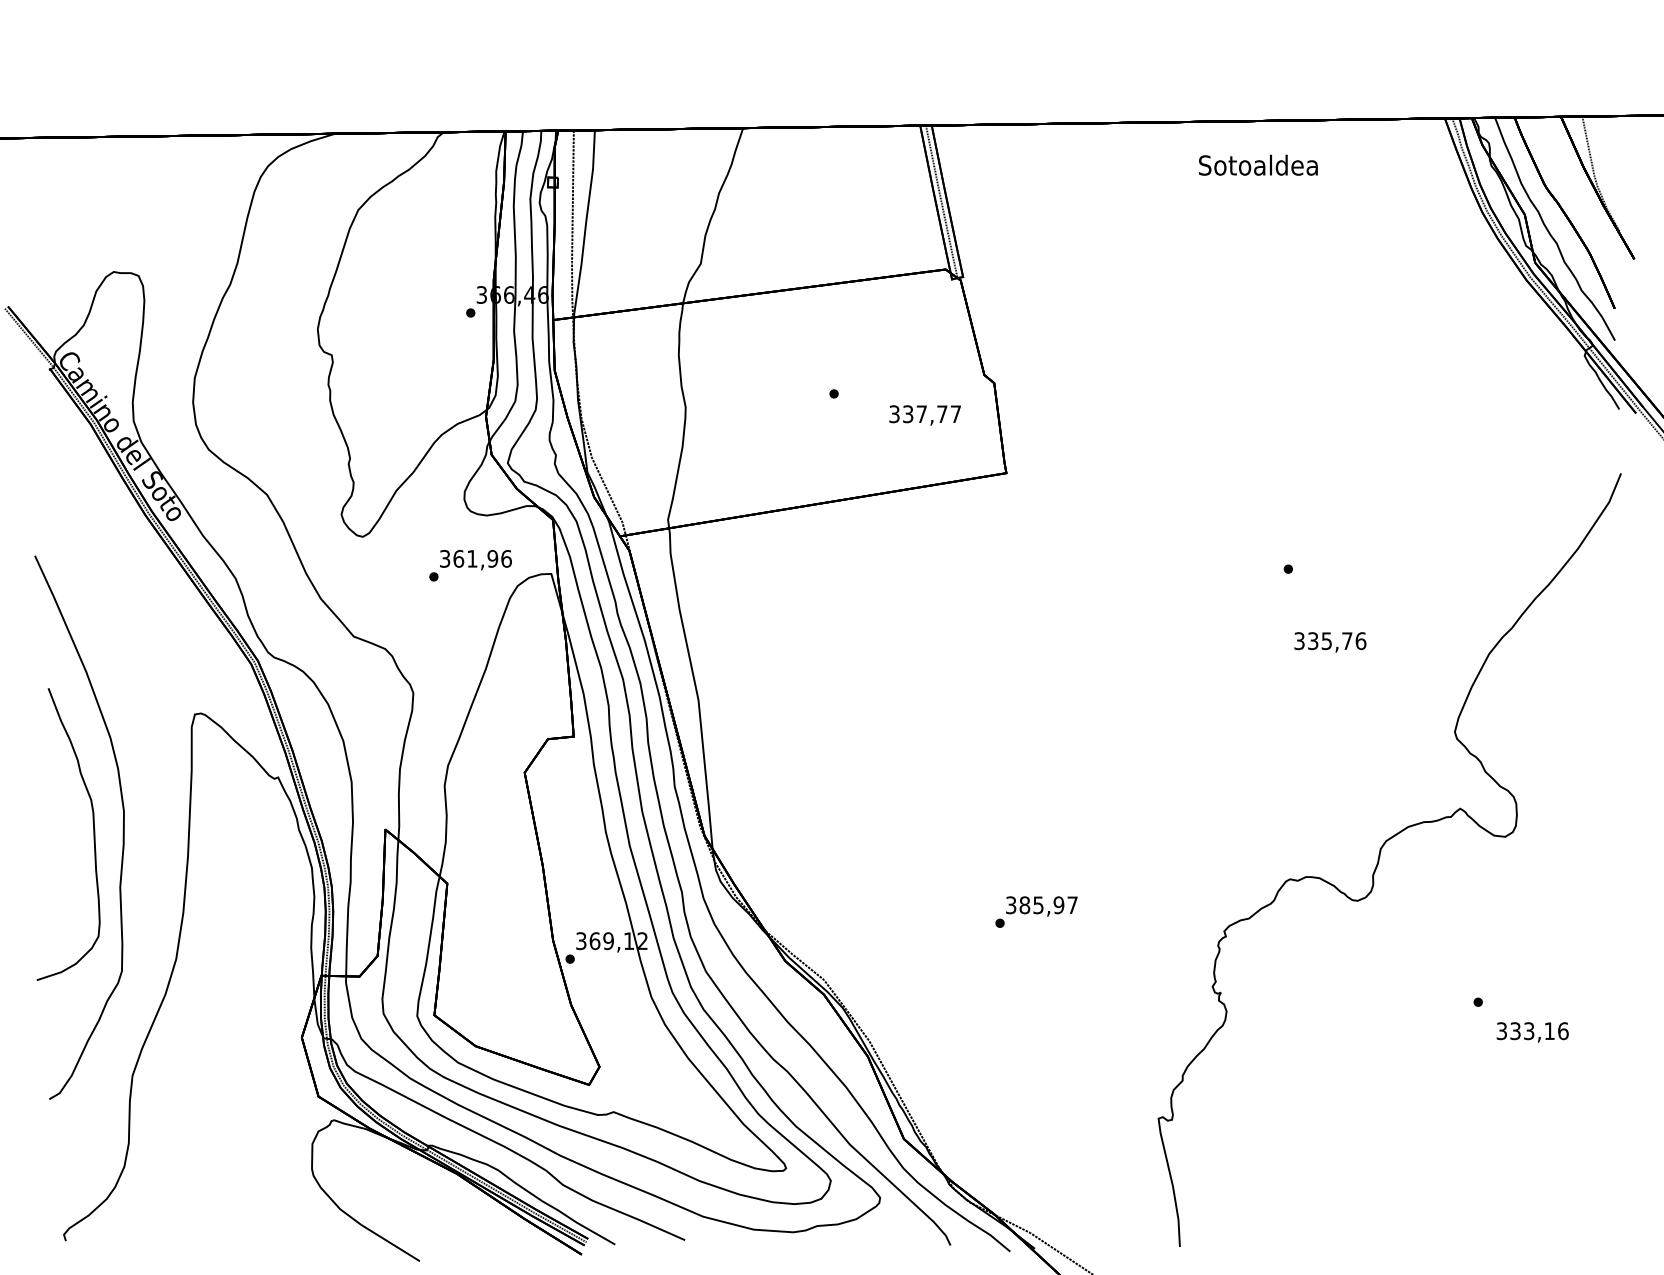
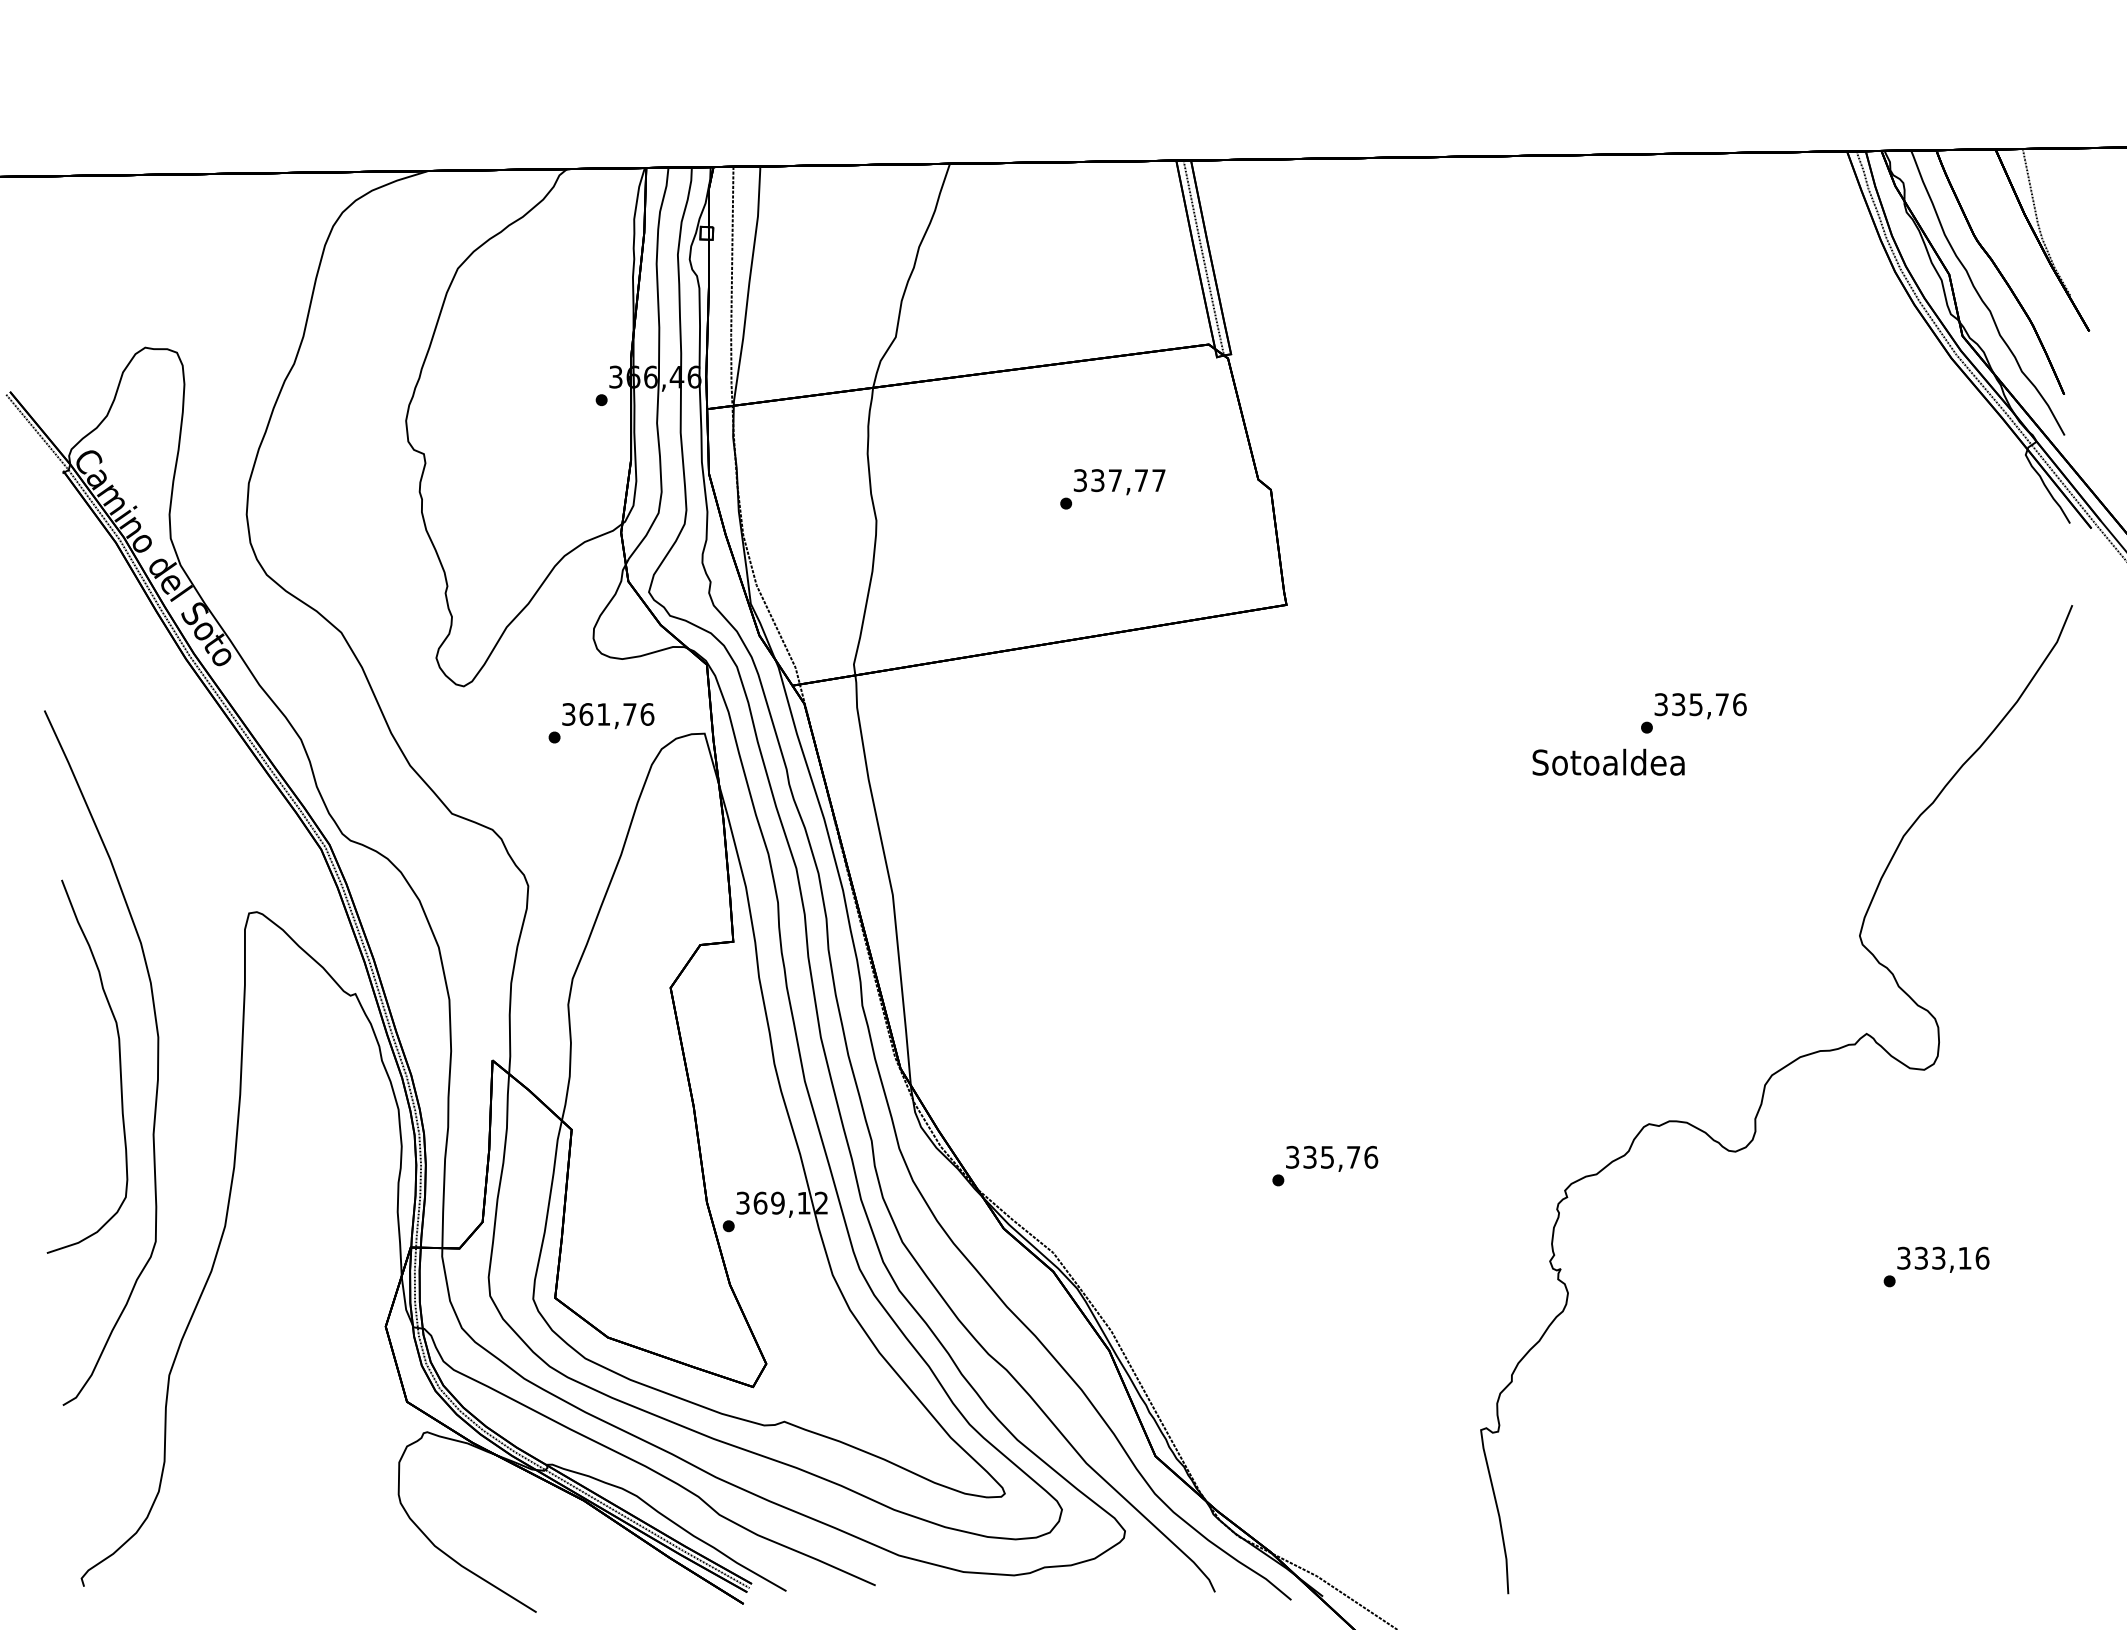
text: (1258, 164) -> (1608, 761), moved
text: (925, 415) -> (1119, 482), moved
text: (492, 558) -> (629, 714), 361,96 -> 361,76
text: (1330, 642) -> (1700, 706), moved
text: (1048, 904) -> (1340, 1156), 385,97 -> 335,76
text: (1532, 1032) -> (1943, 1259), moved

